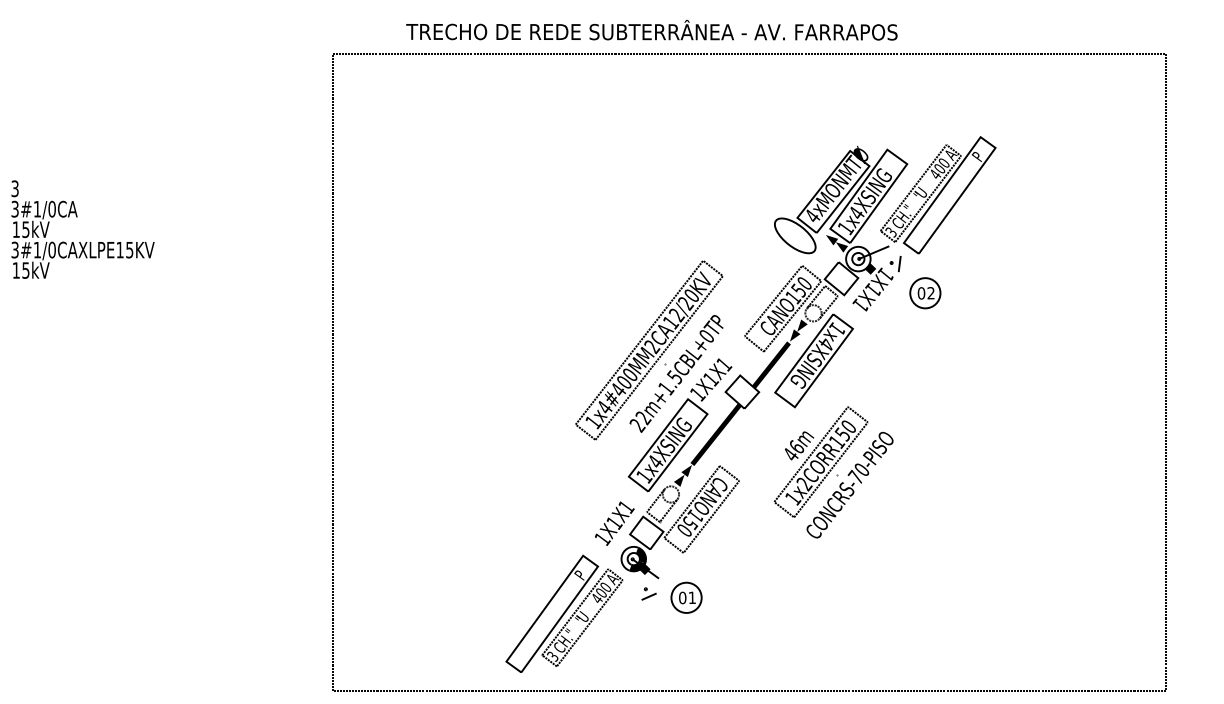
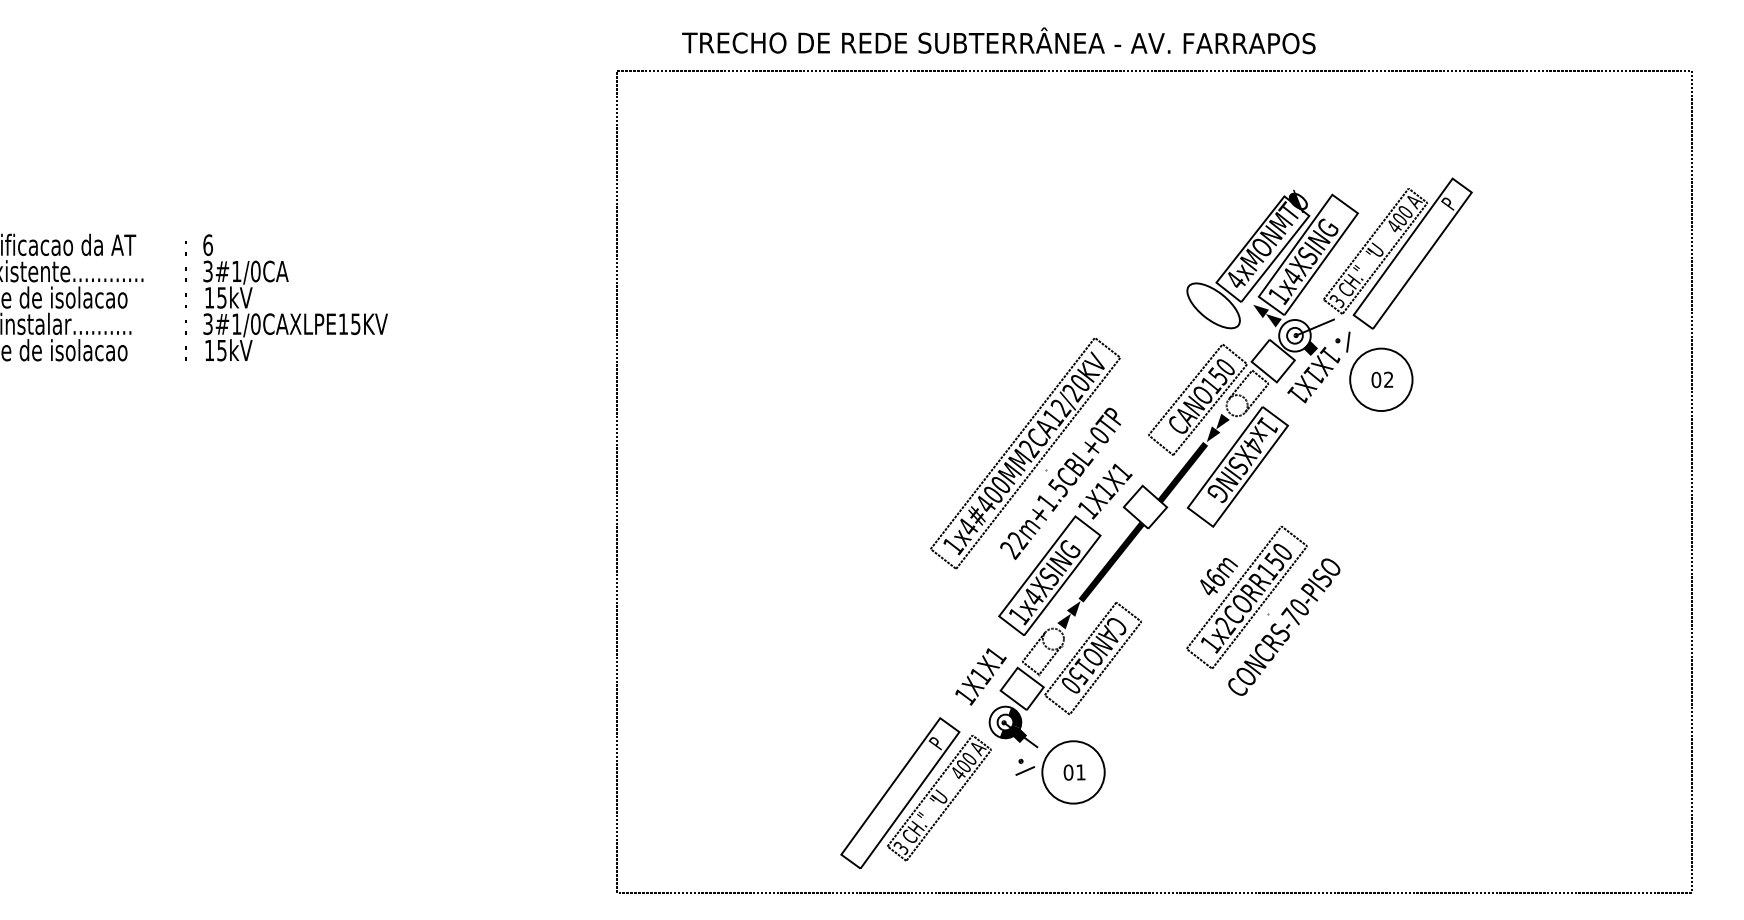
text: (651, 30) -> (998, 40), moved
text: (14, 188) -> (207, 244), 3 -> 6
circle: (924, 293) -> (1380, 379), size x1.6
circle: (686, 597) -> (1073, 771), size x1.6

